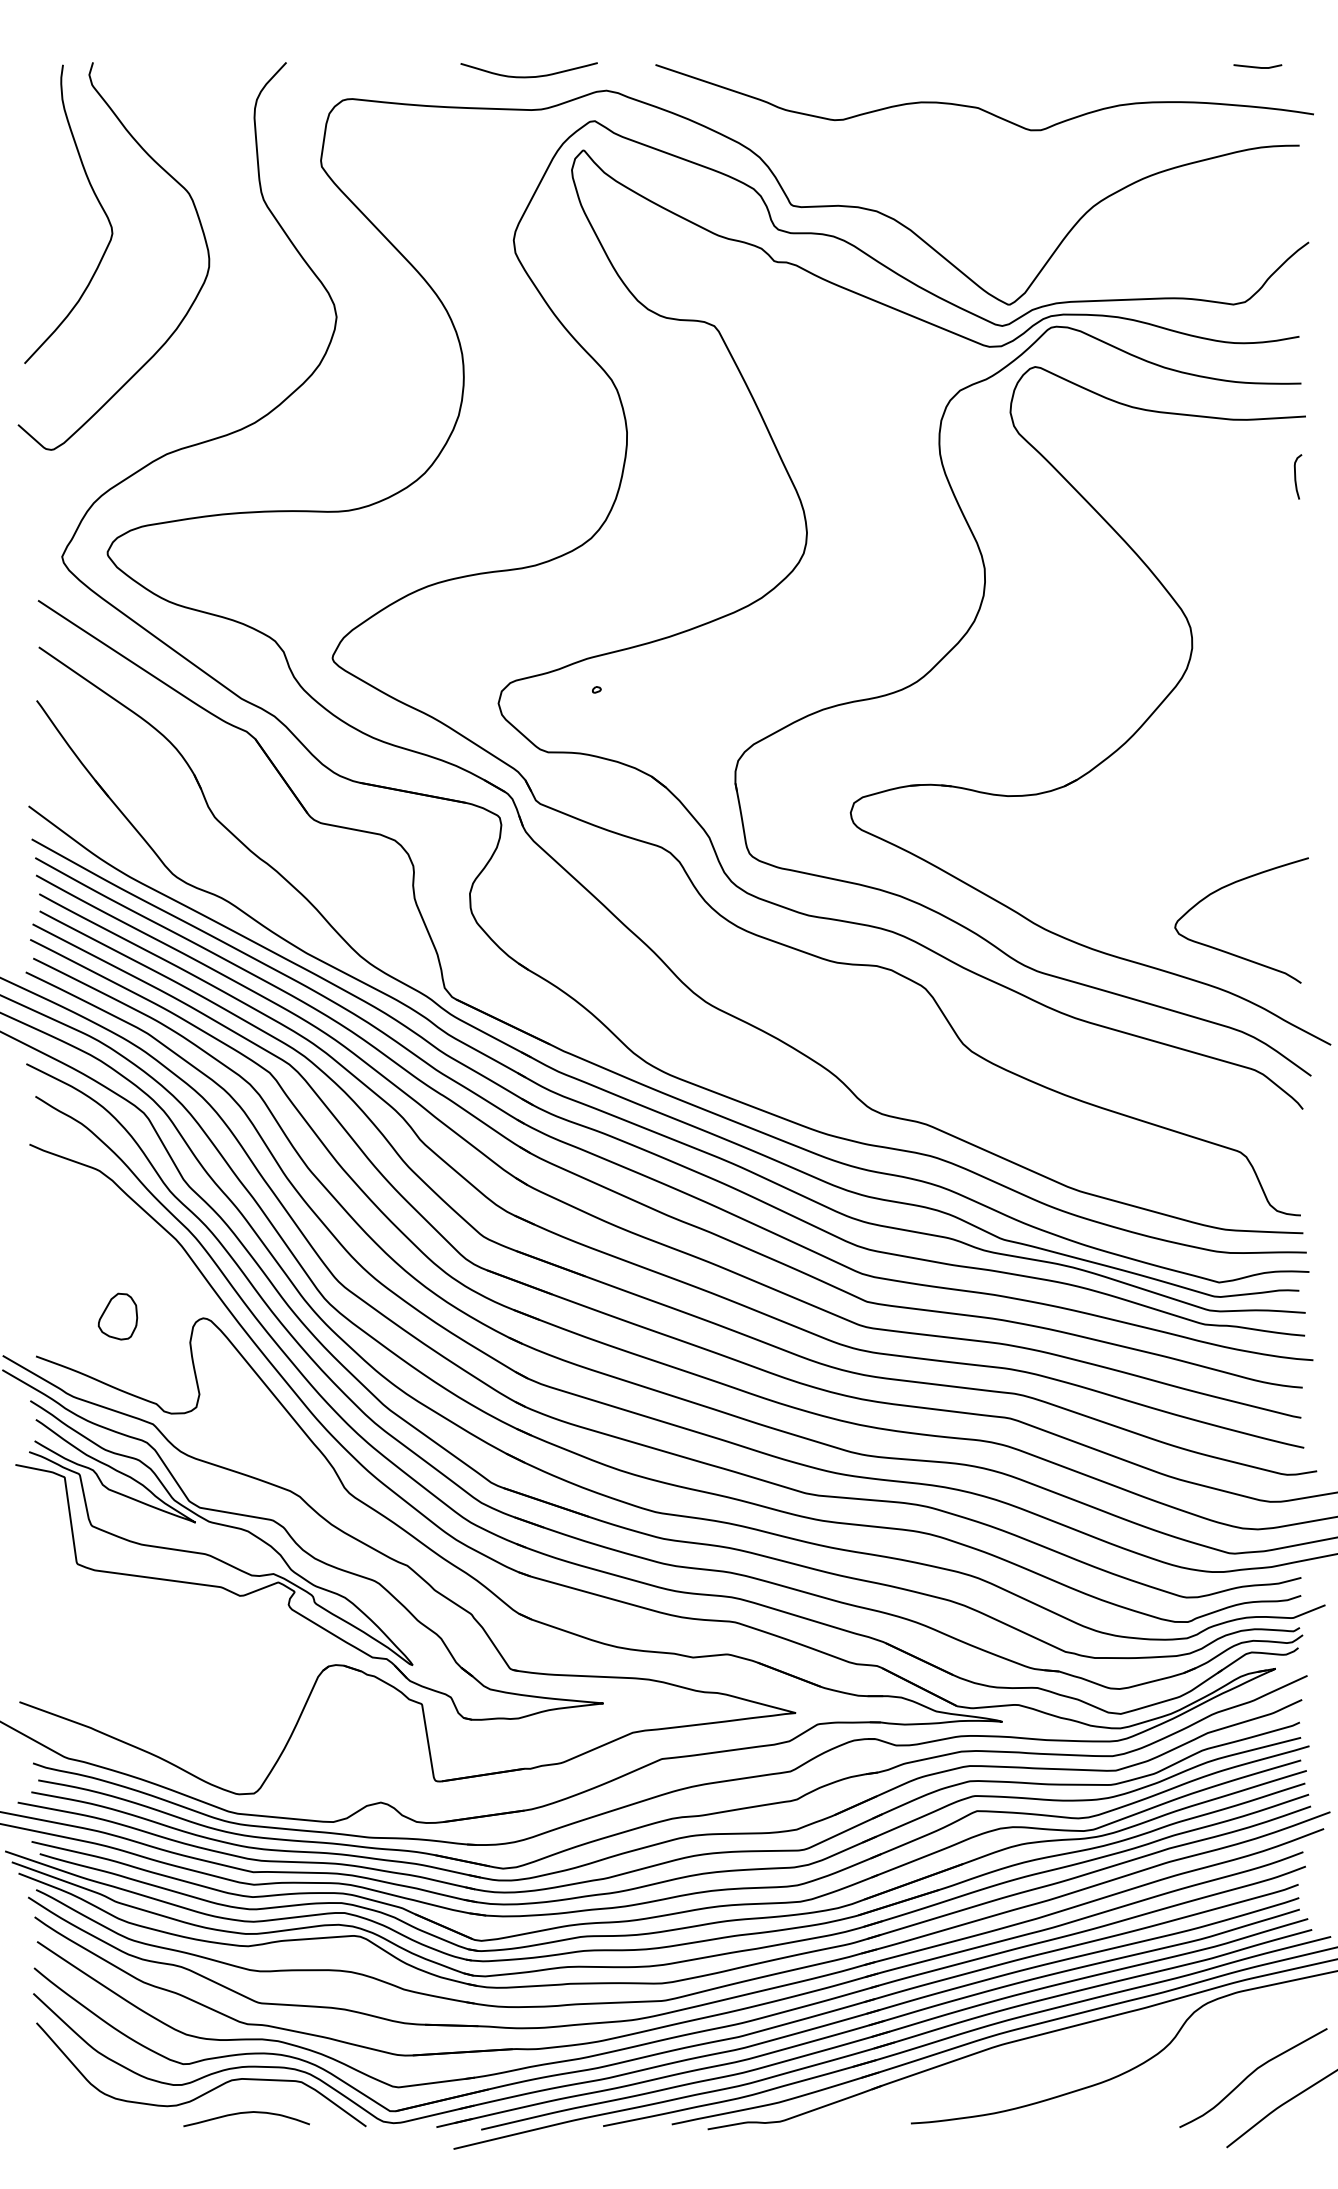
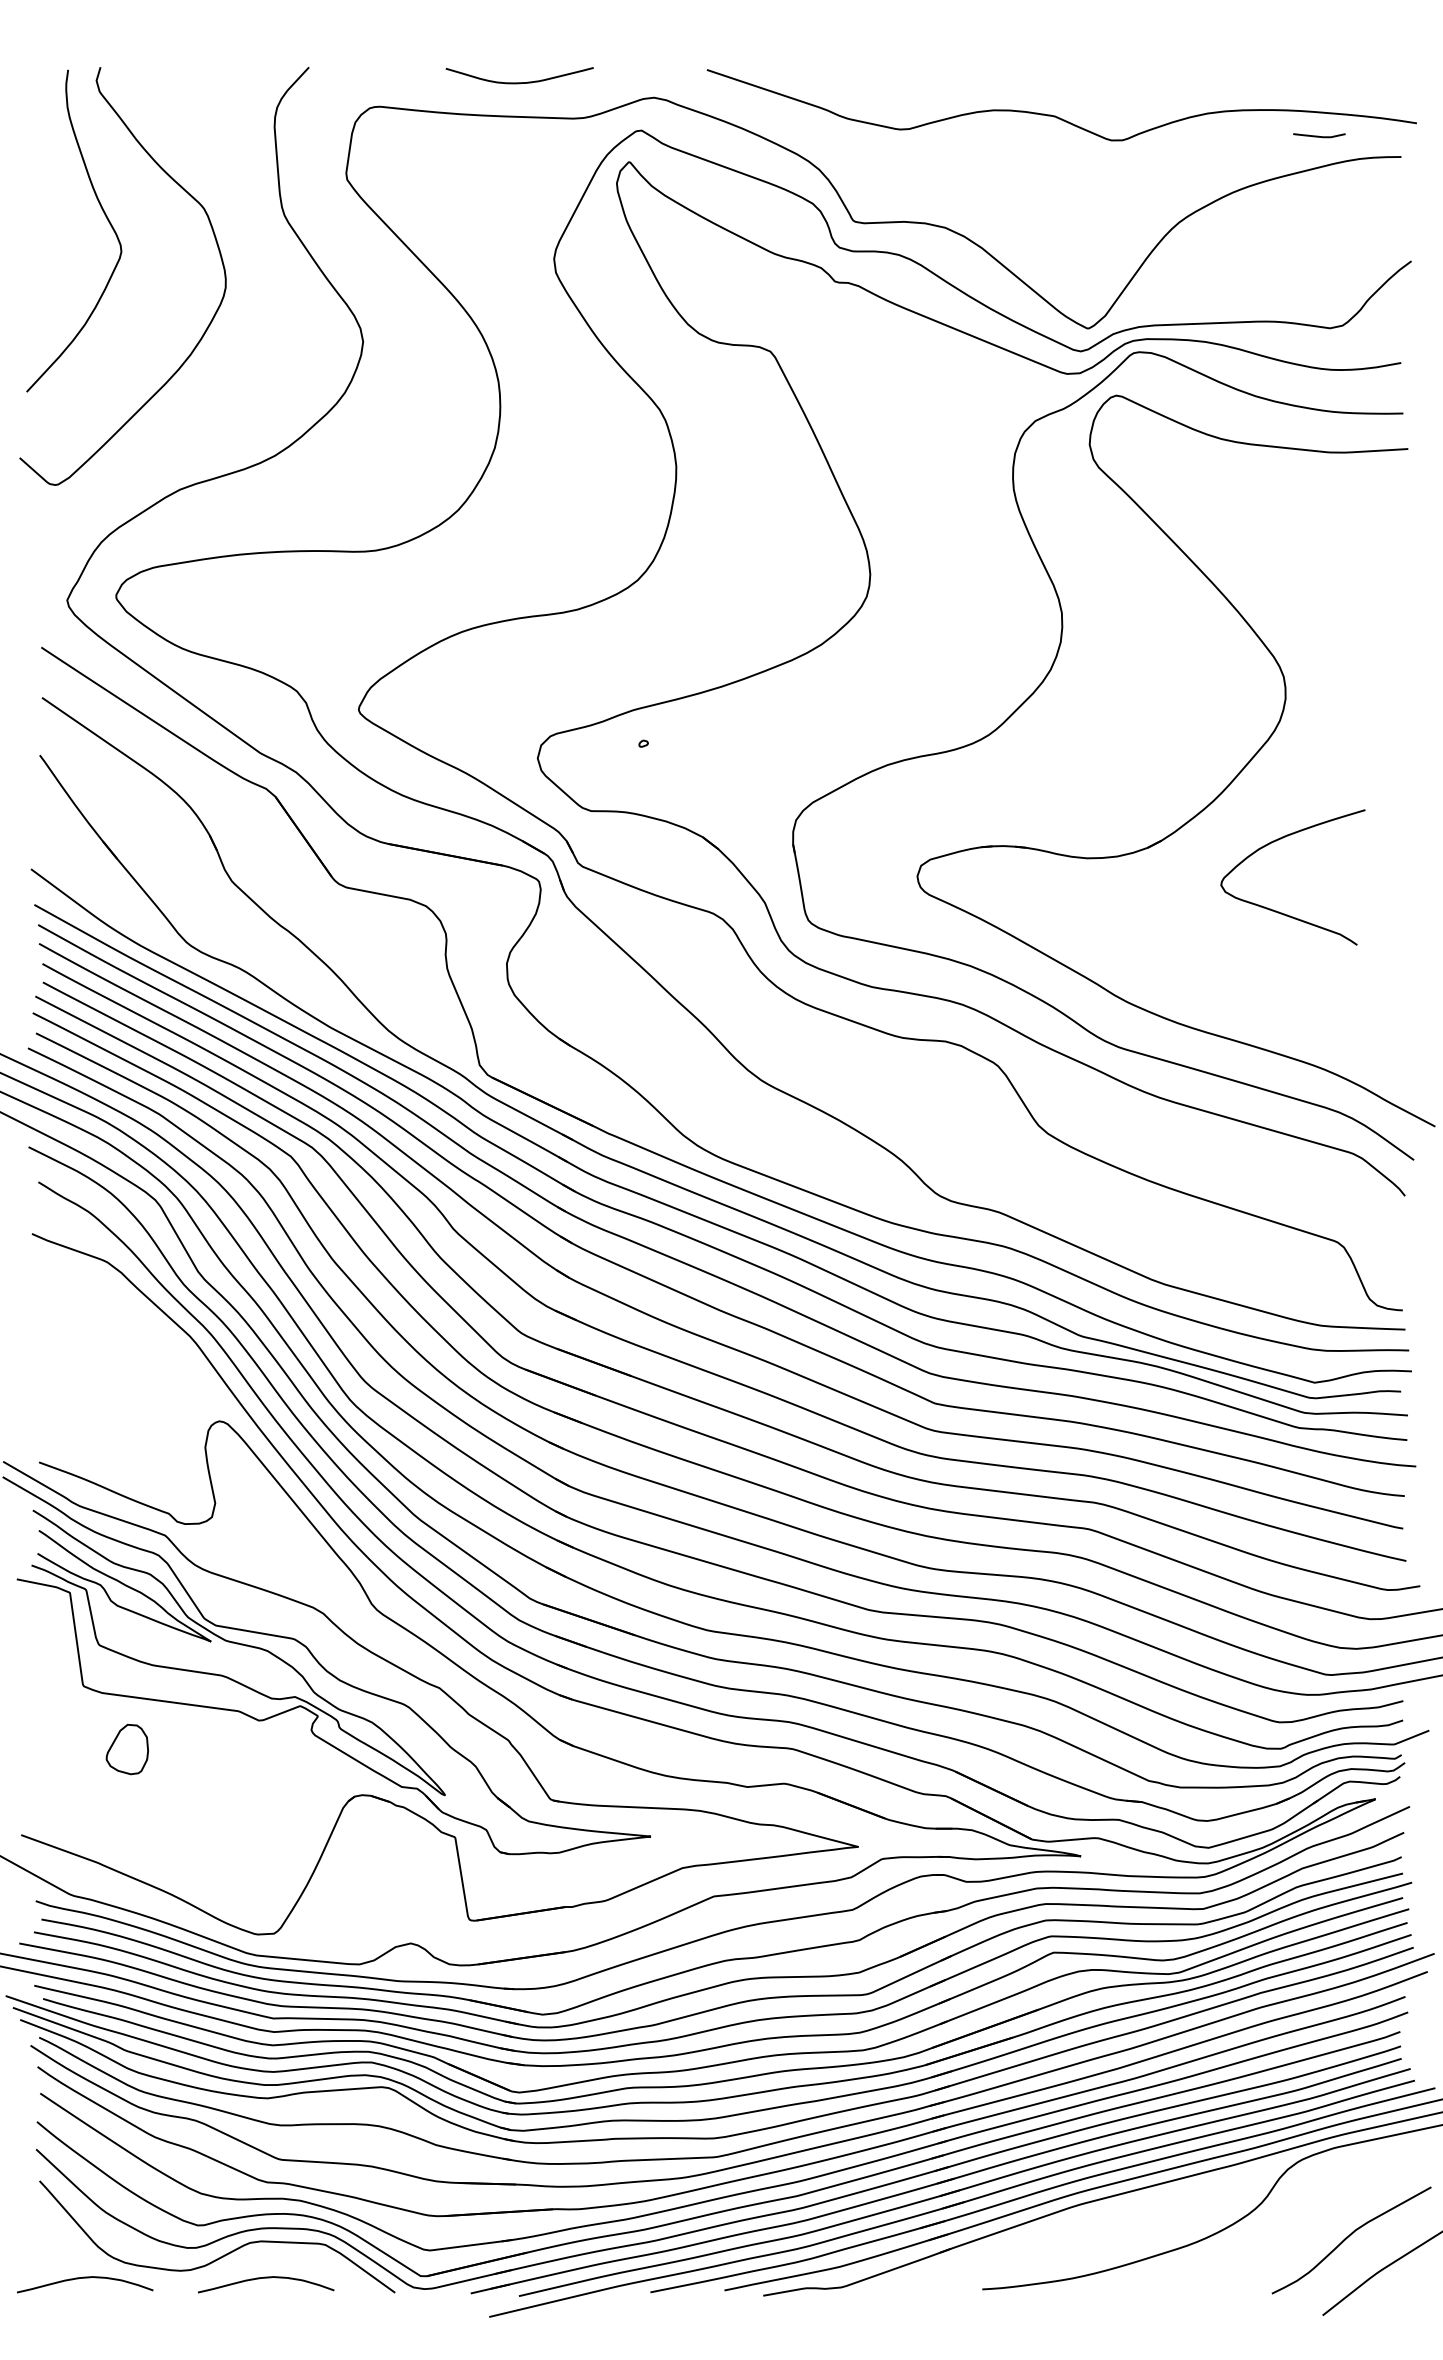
curve: (1257, 66) -> (1318, 135), moved
curve: (528, 76) -> (519, 82), moved
curve: (1295, 476) -> (1397, 513), removed
curve: (1229, 952) -> (1279, 911), moved
part: (117, 1316) -> (126, 1749), moved
curve: (79, 2113) -> (85, 2278), added

